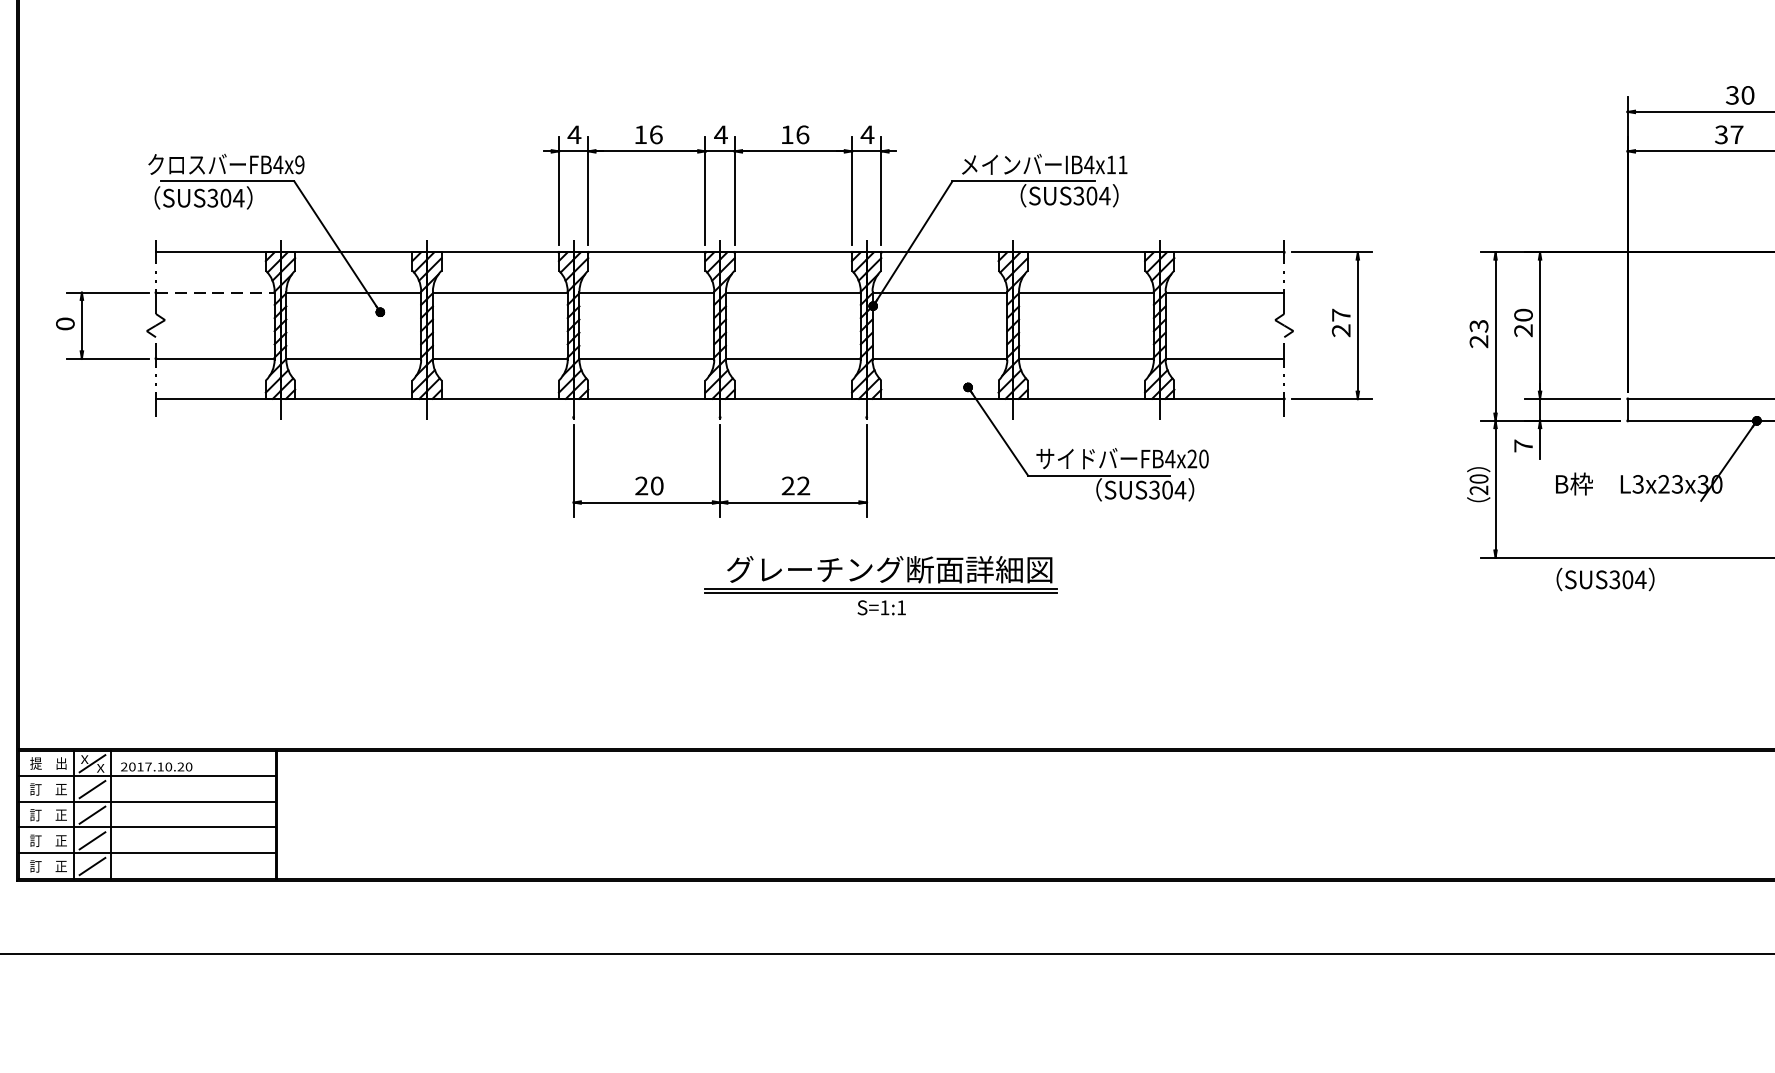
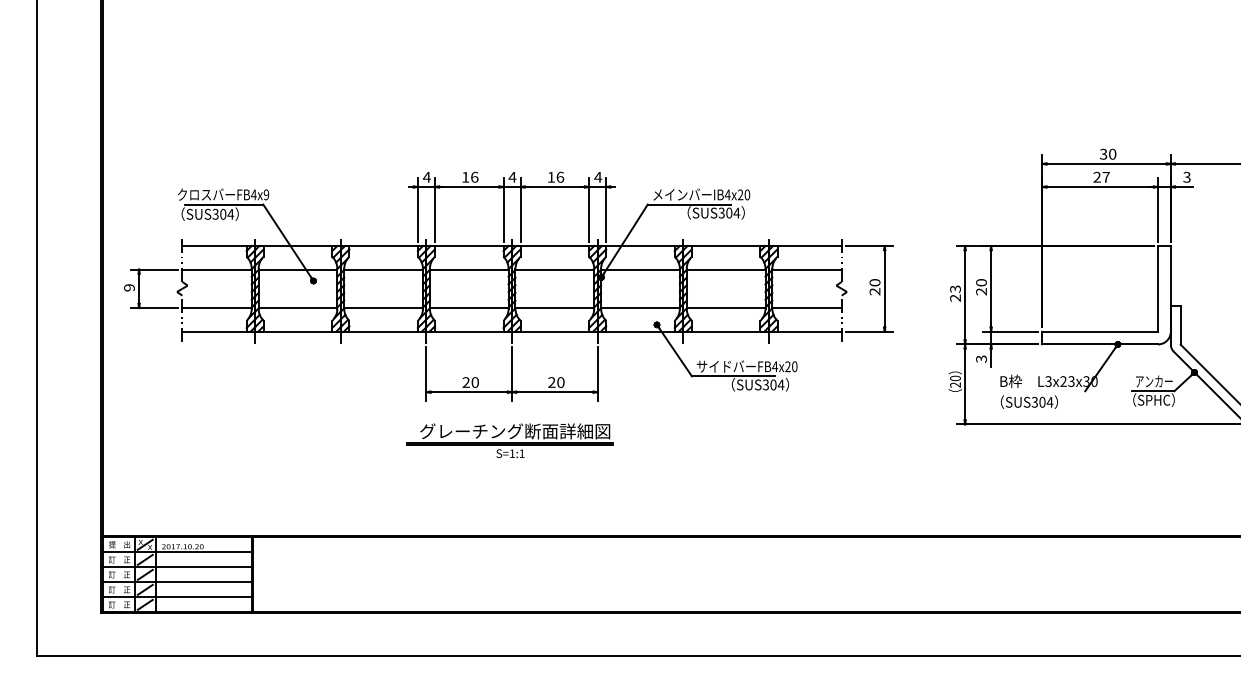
text: (1720, 135) -> (1096, 177), 37 -> 27
text: (1116, 164) -> (743, 194), IB4x11 -> IB4x20
line: (216, 292) -> (217, 269), dashed -> solid
text: (1340, 314) -> (874, 282), 27 -> 20
text: (65, 323) -> (129, 287), 0 -> 9
text: (1523, 444) -> (981, 358), 7 -> 3
text: (803, 485) -> (560, 382), 22 -> 20
text: (1603, 578) -> (1028, 401), moved
part: (880, 585) -> (509, 440), moved

